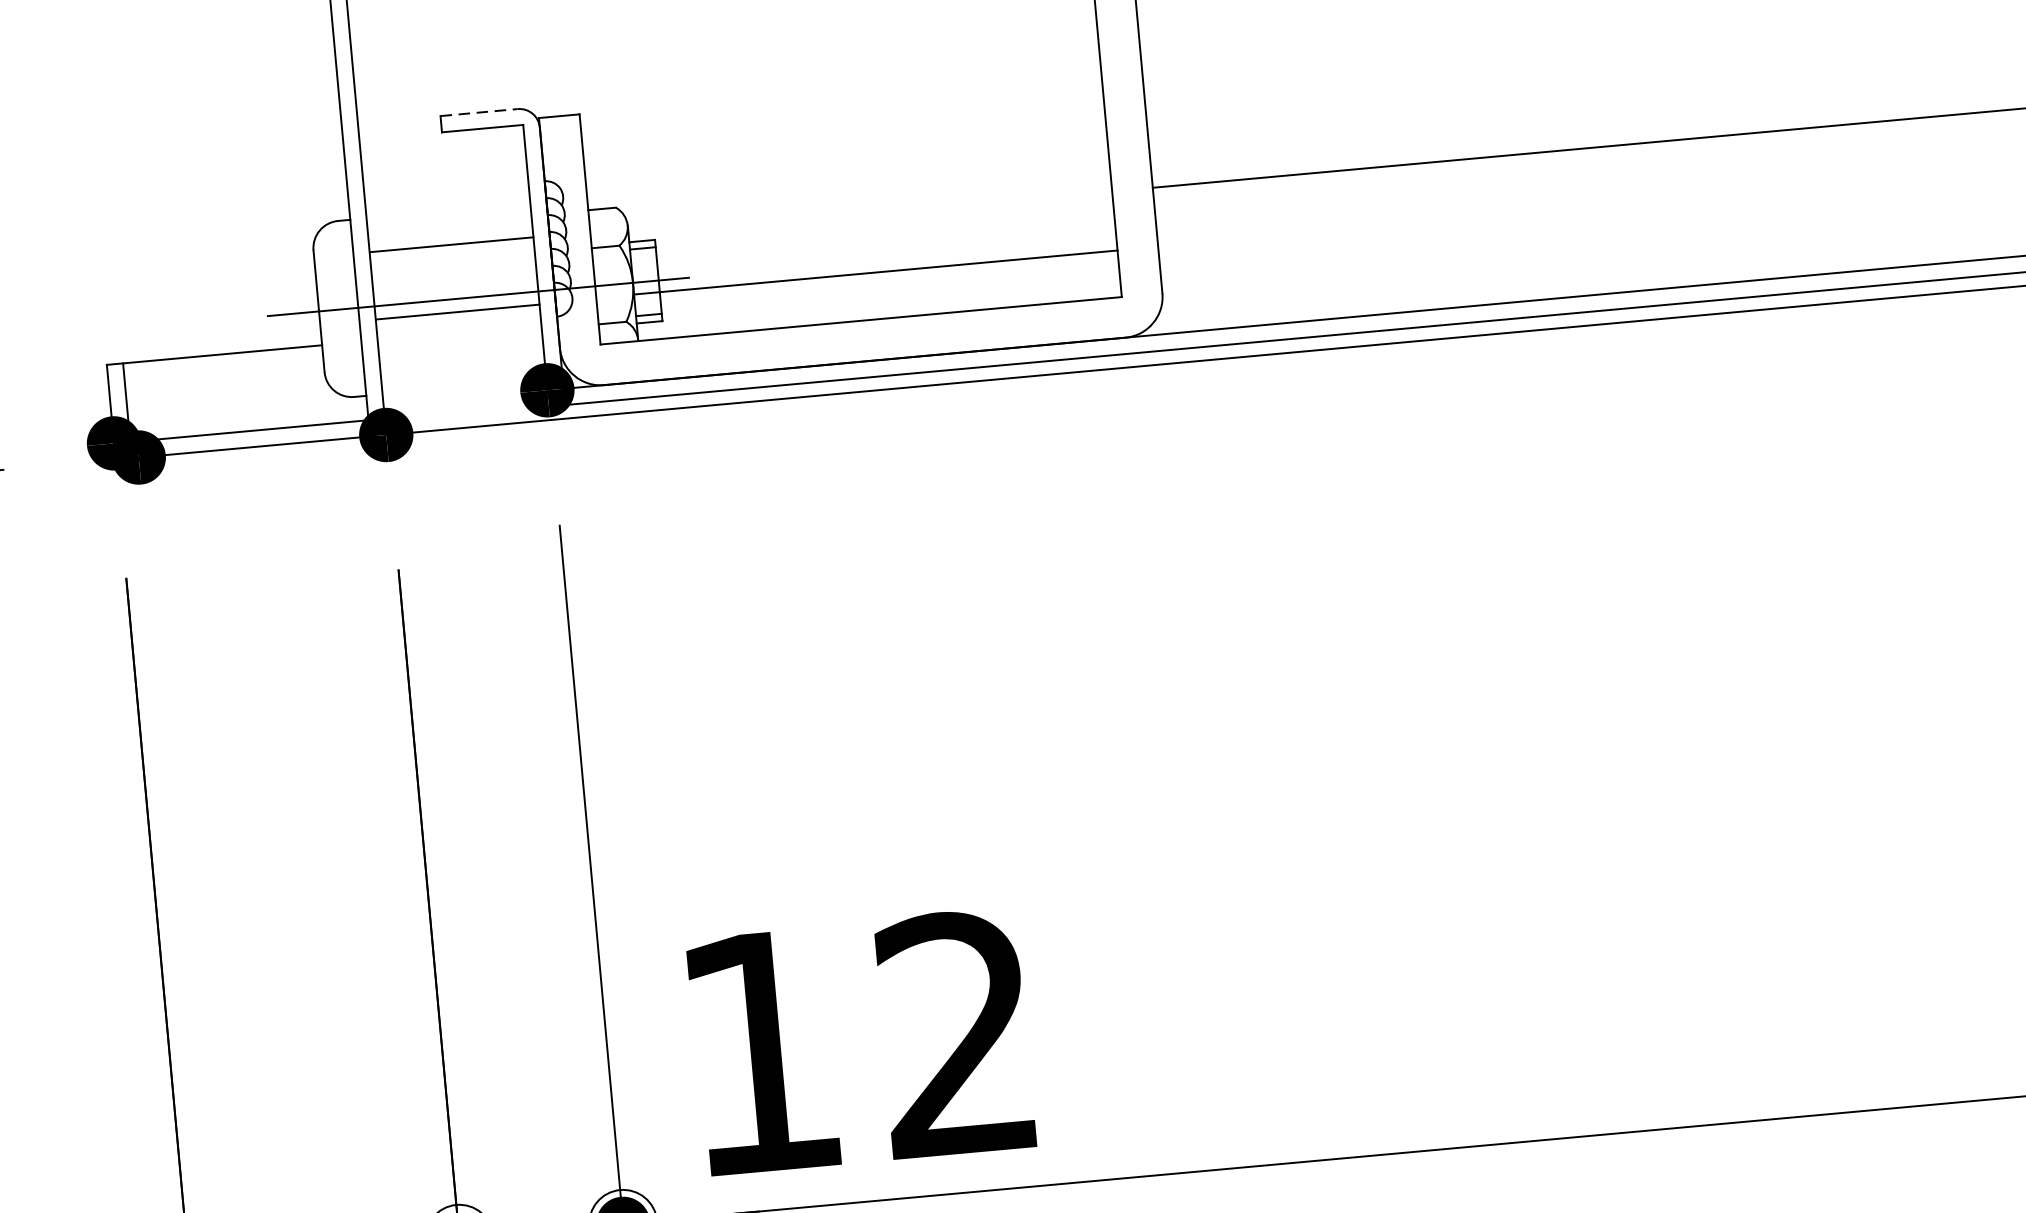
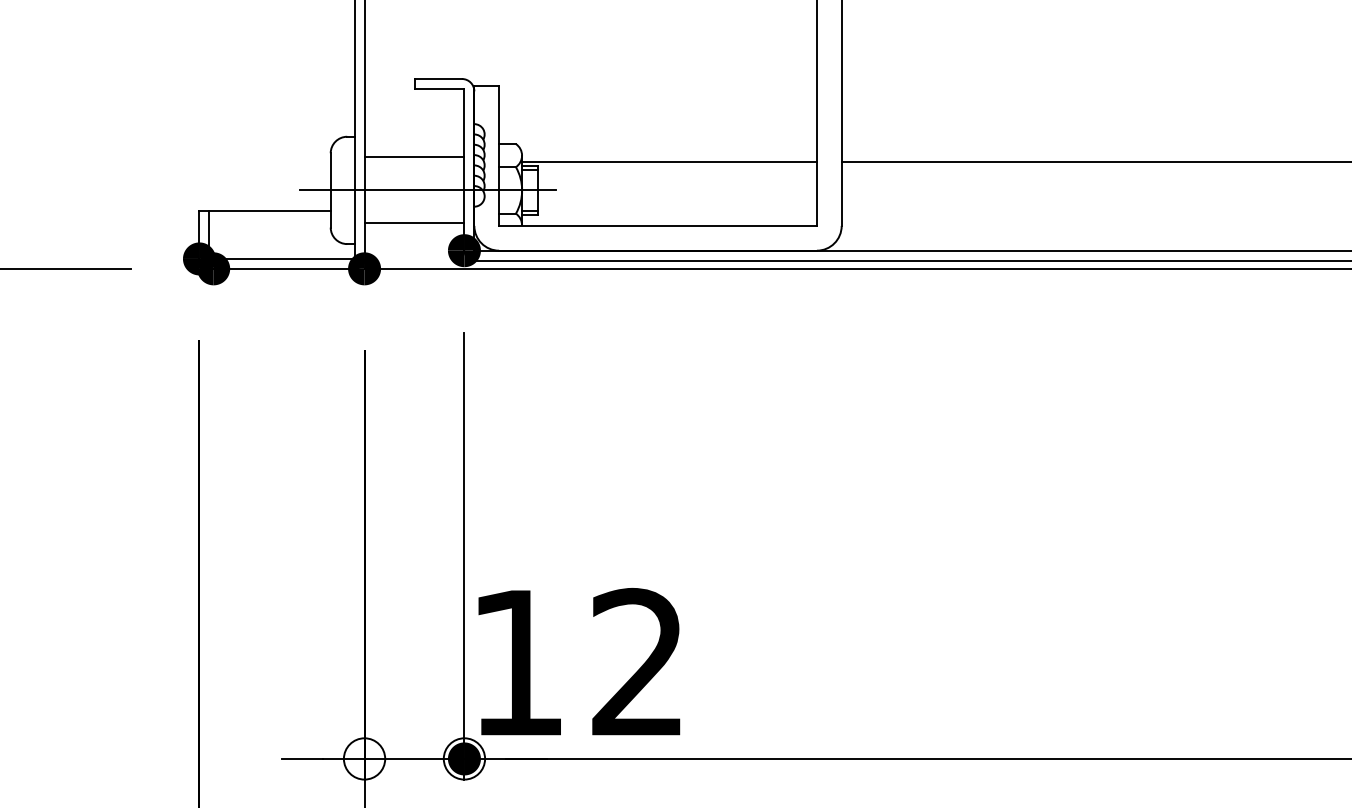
line: (479, 113) -> (438, 79), dashed -> solid
line: (875, 272) -> (669, 161), moved
line: (457, 312) -> (414, 223), moved
text: (861, 1041) -> (579, 661), moved

